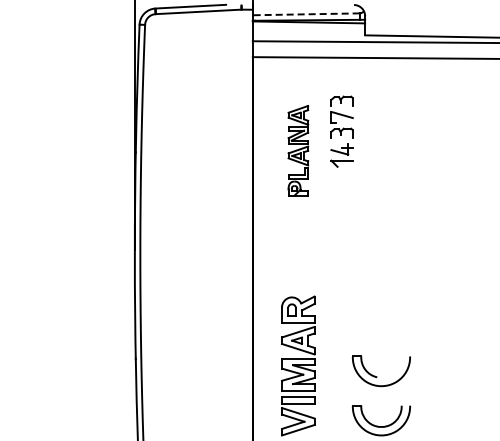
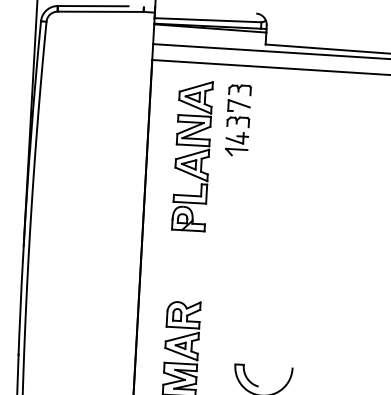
line: (305, 14) -> (207, 20), dashed -> solid
part: (341, 131) -> (237, 120), moved
part: (298, 150) -> (192, 155), size x1.67

